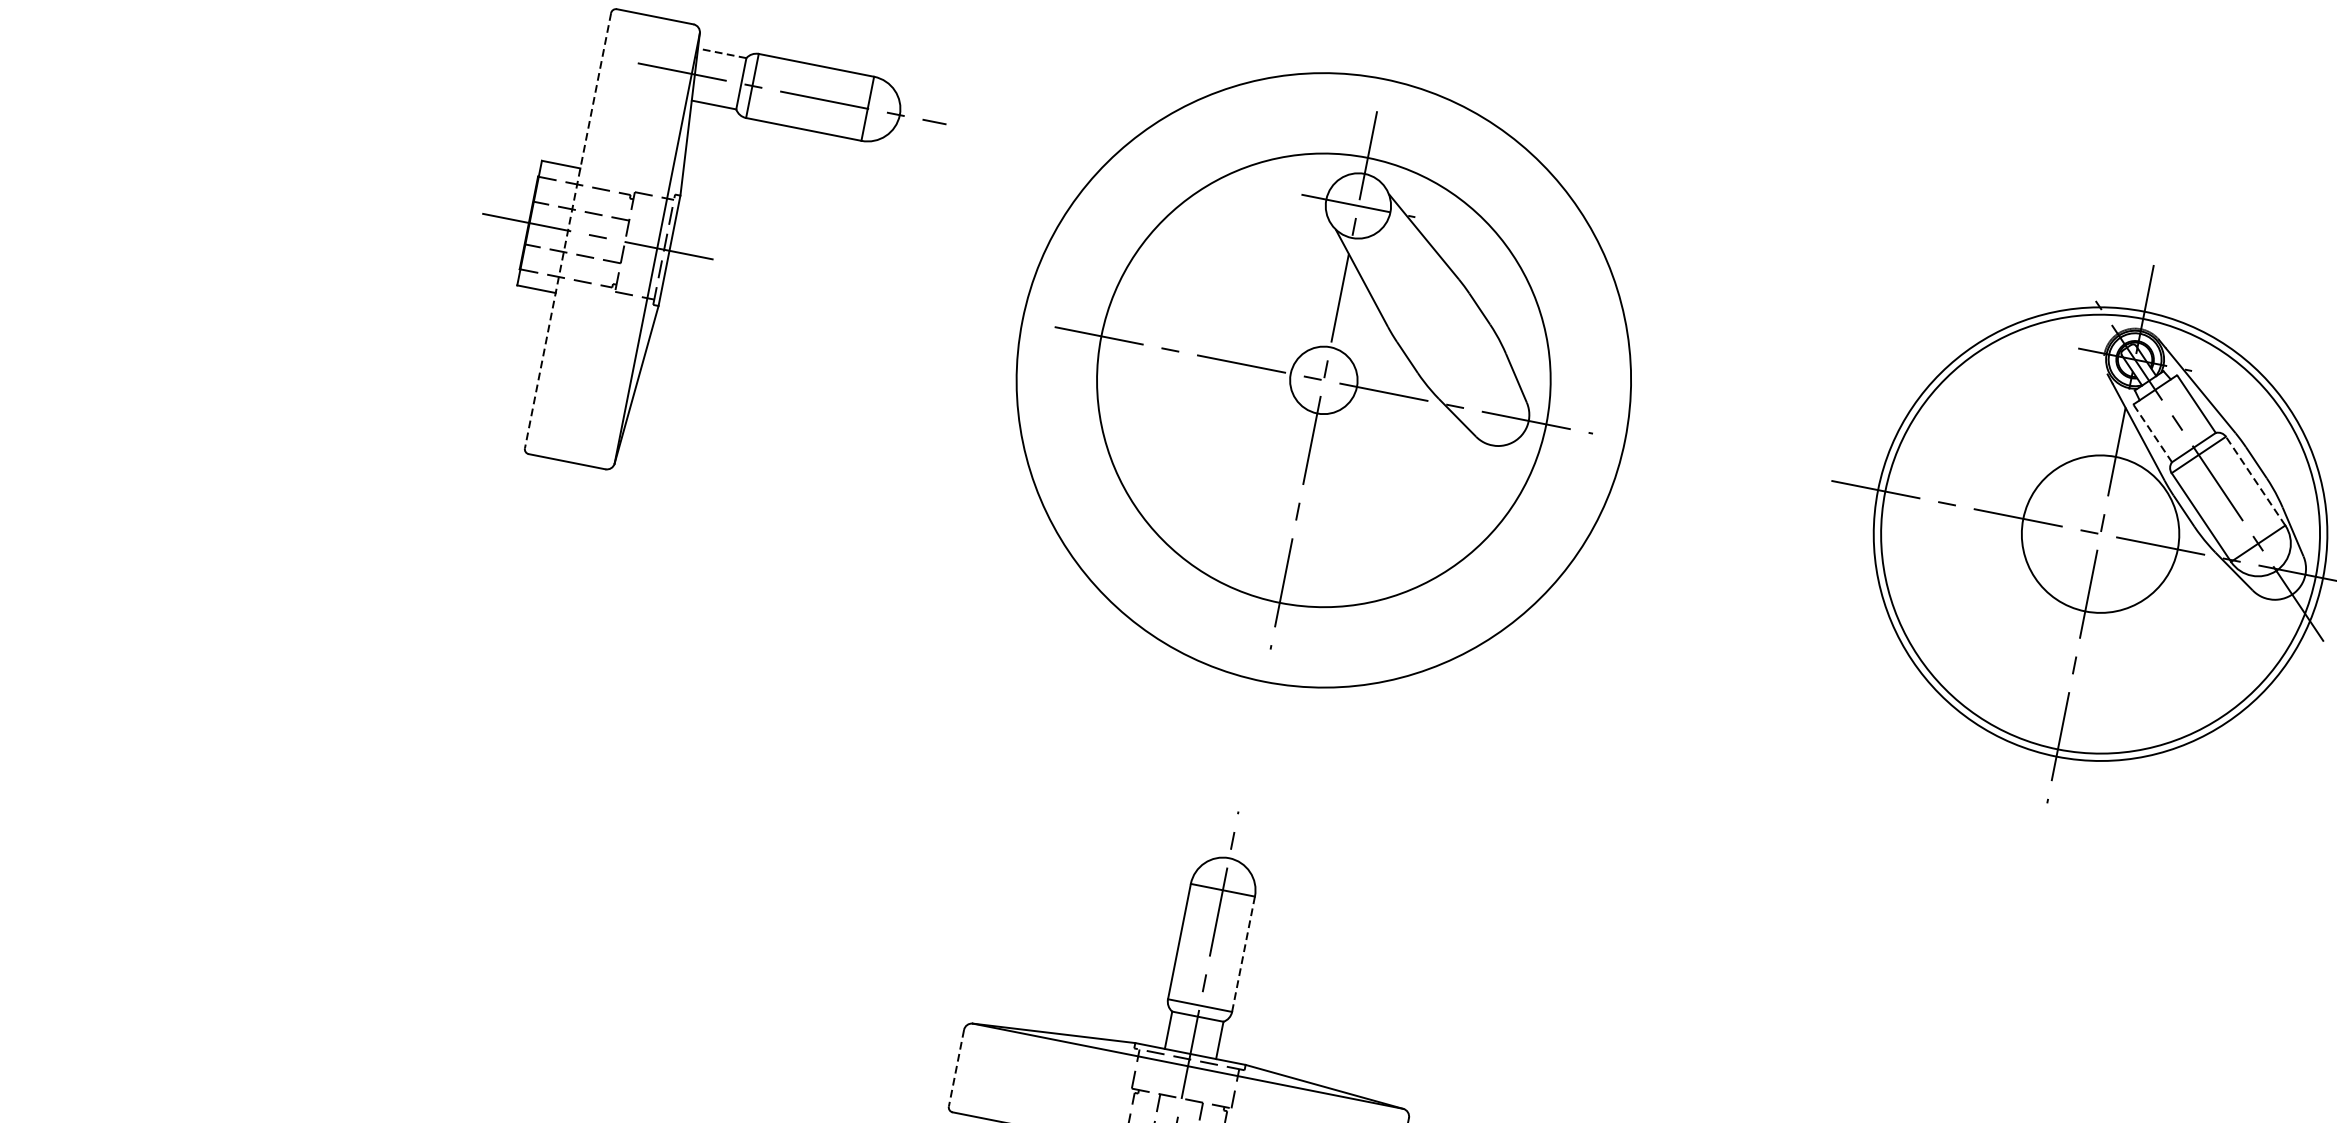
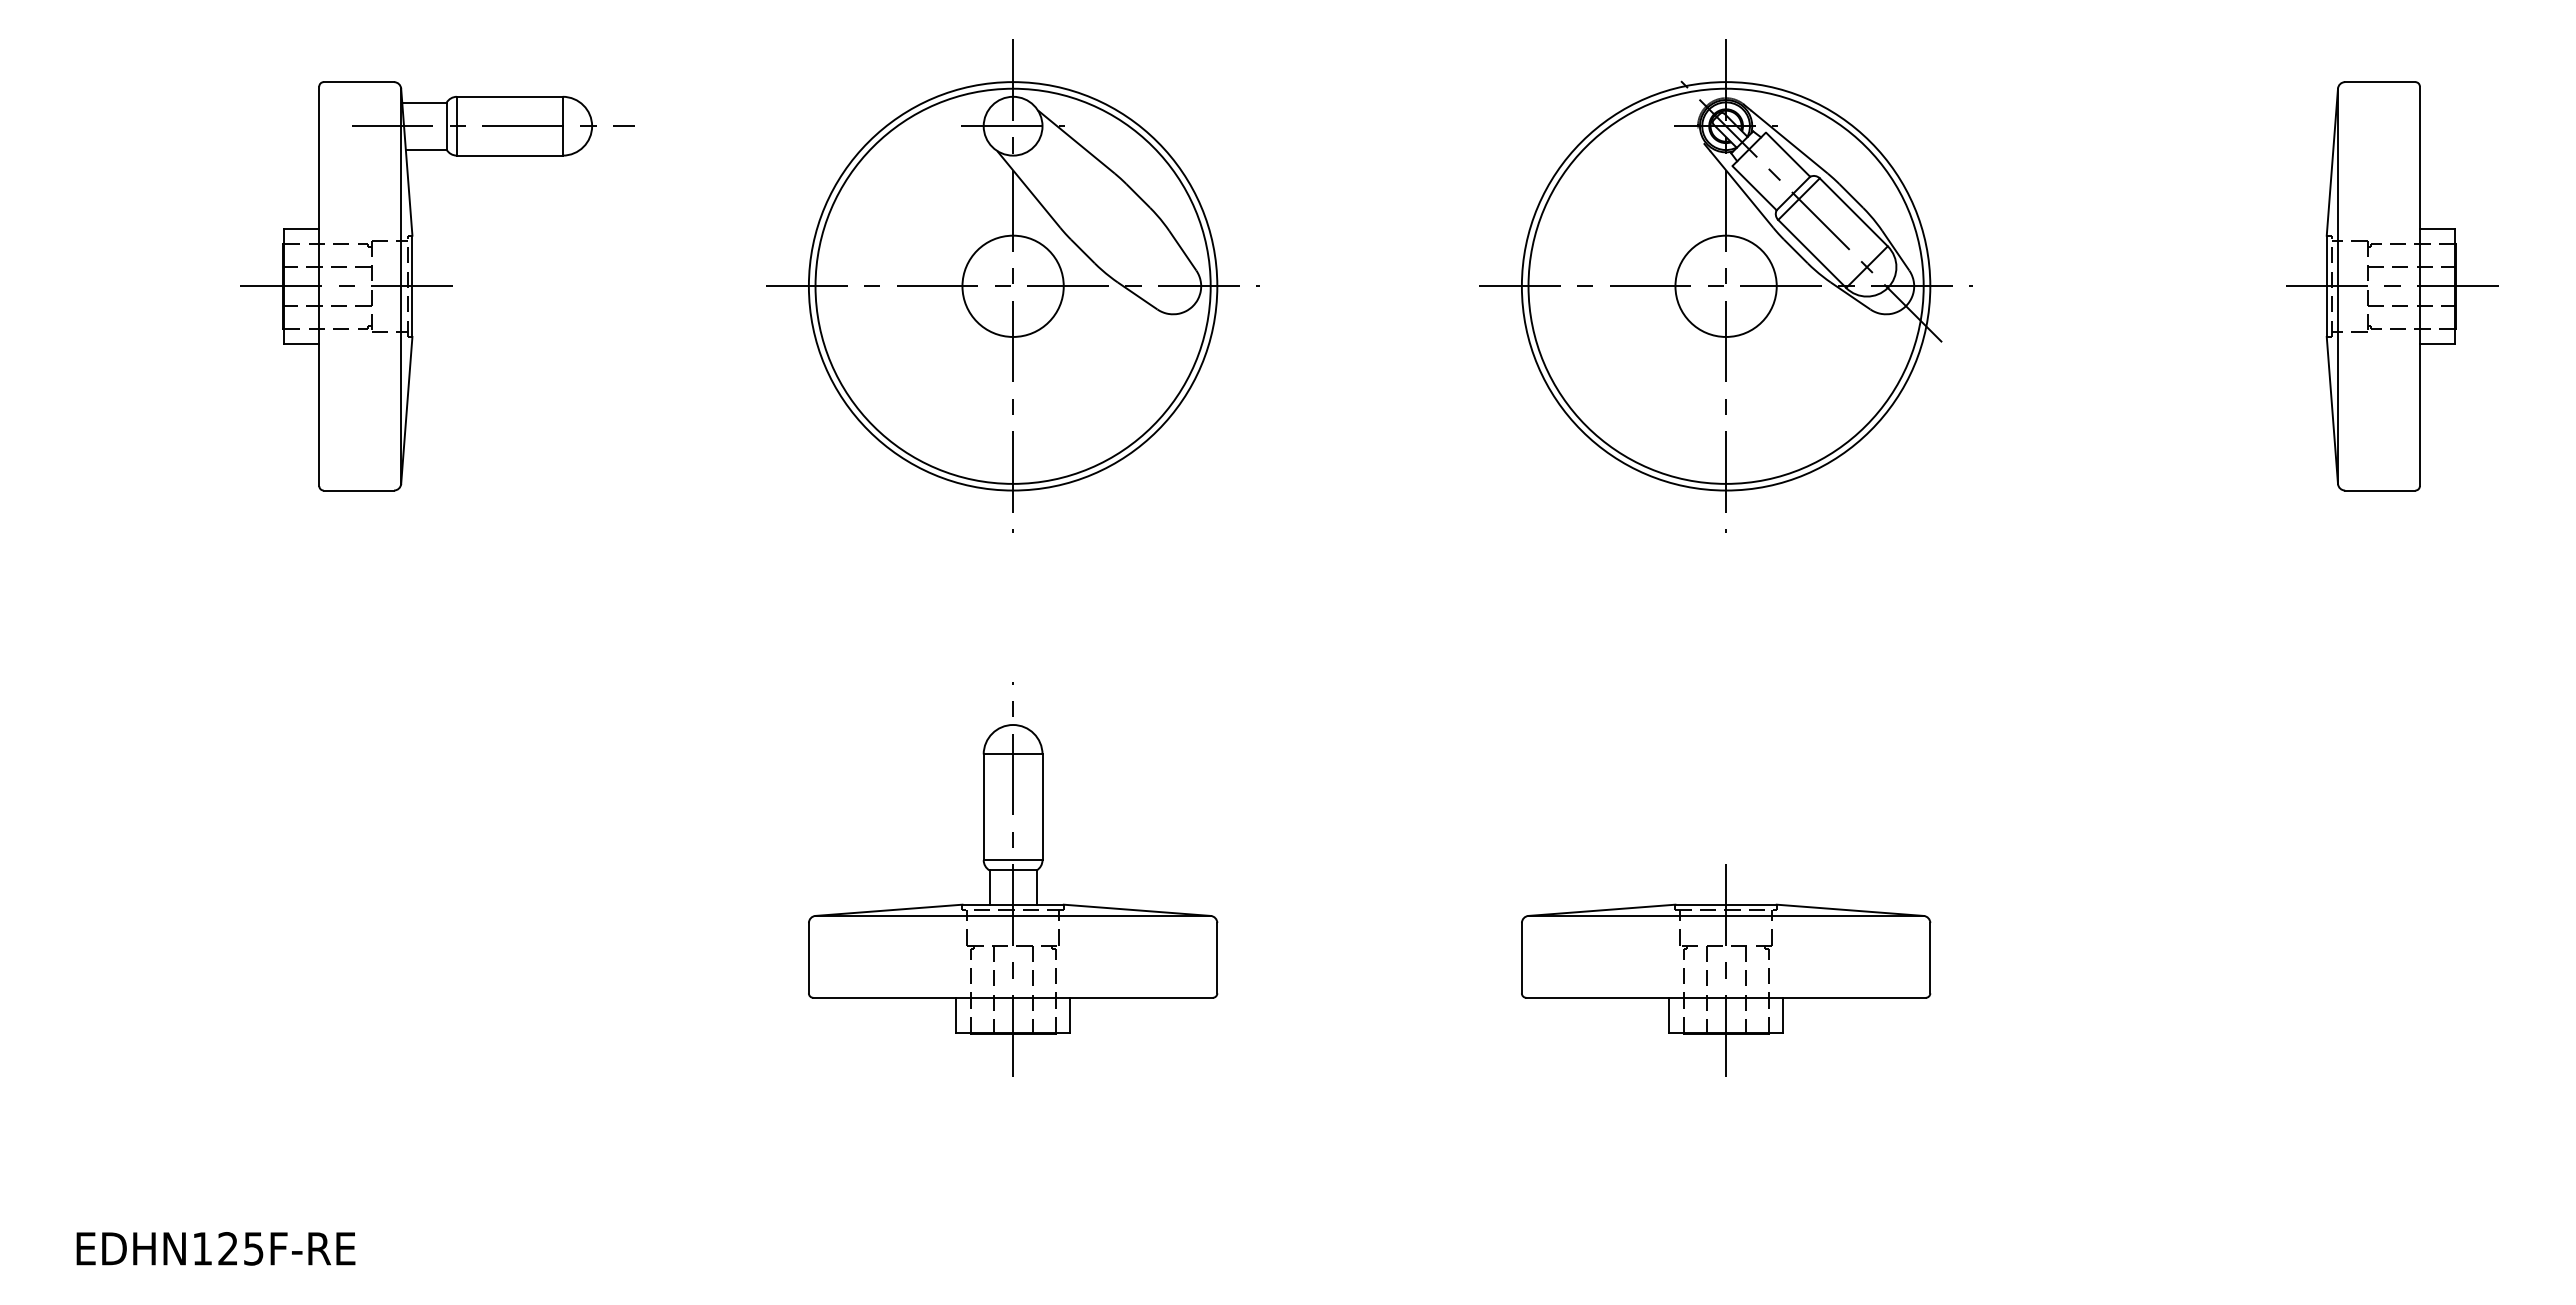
line: (721, 52) -> (423, 102), dashed -> solid
line: (568, 230) -> (319, 286), dashed -> solid
circle: (1323, 379) -> (1012, 285), size x0.71
circle: (1323, 379) -> (1012, 285), size x1.67
line: (2152, 433) -> (1754, 188), dashed -> solid
line: (2255, 481) -> (1853, 212), dashed -> solid
circle: (2100, 533) -> (1725, 285), size x0.71
line: (1243, 954) -> (1042, 807), dashed -> solid
line: (955, 1068) -> (808, 958), dashed -> solid

